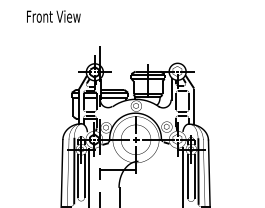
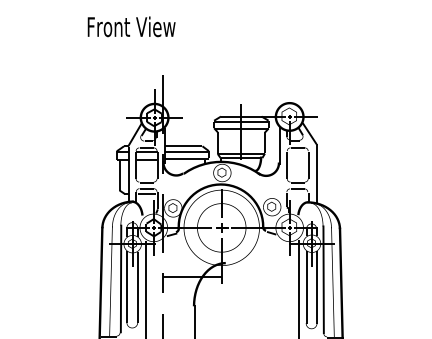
text: (53, 16) -> (131, 26), moved

